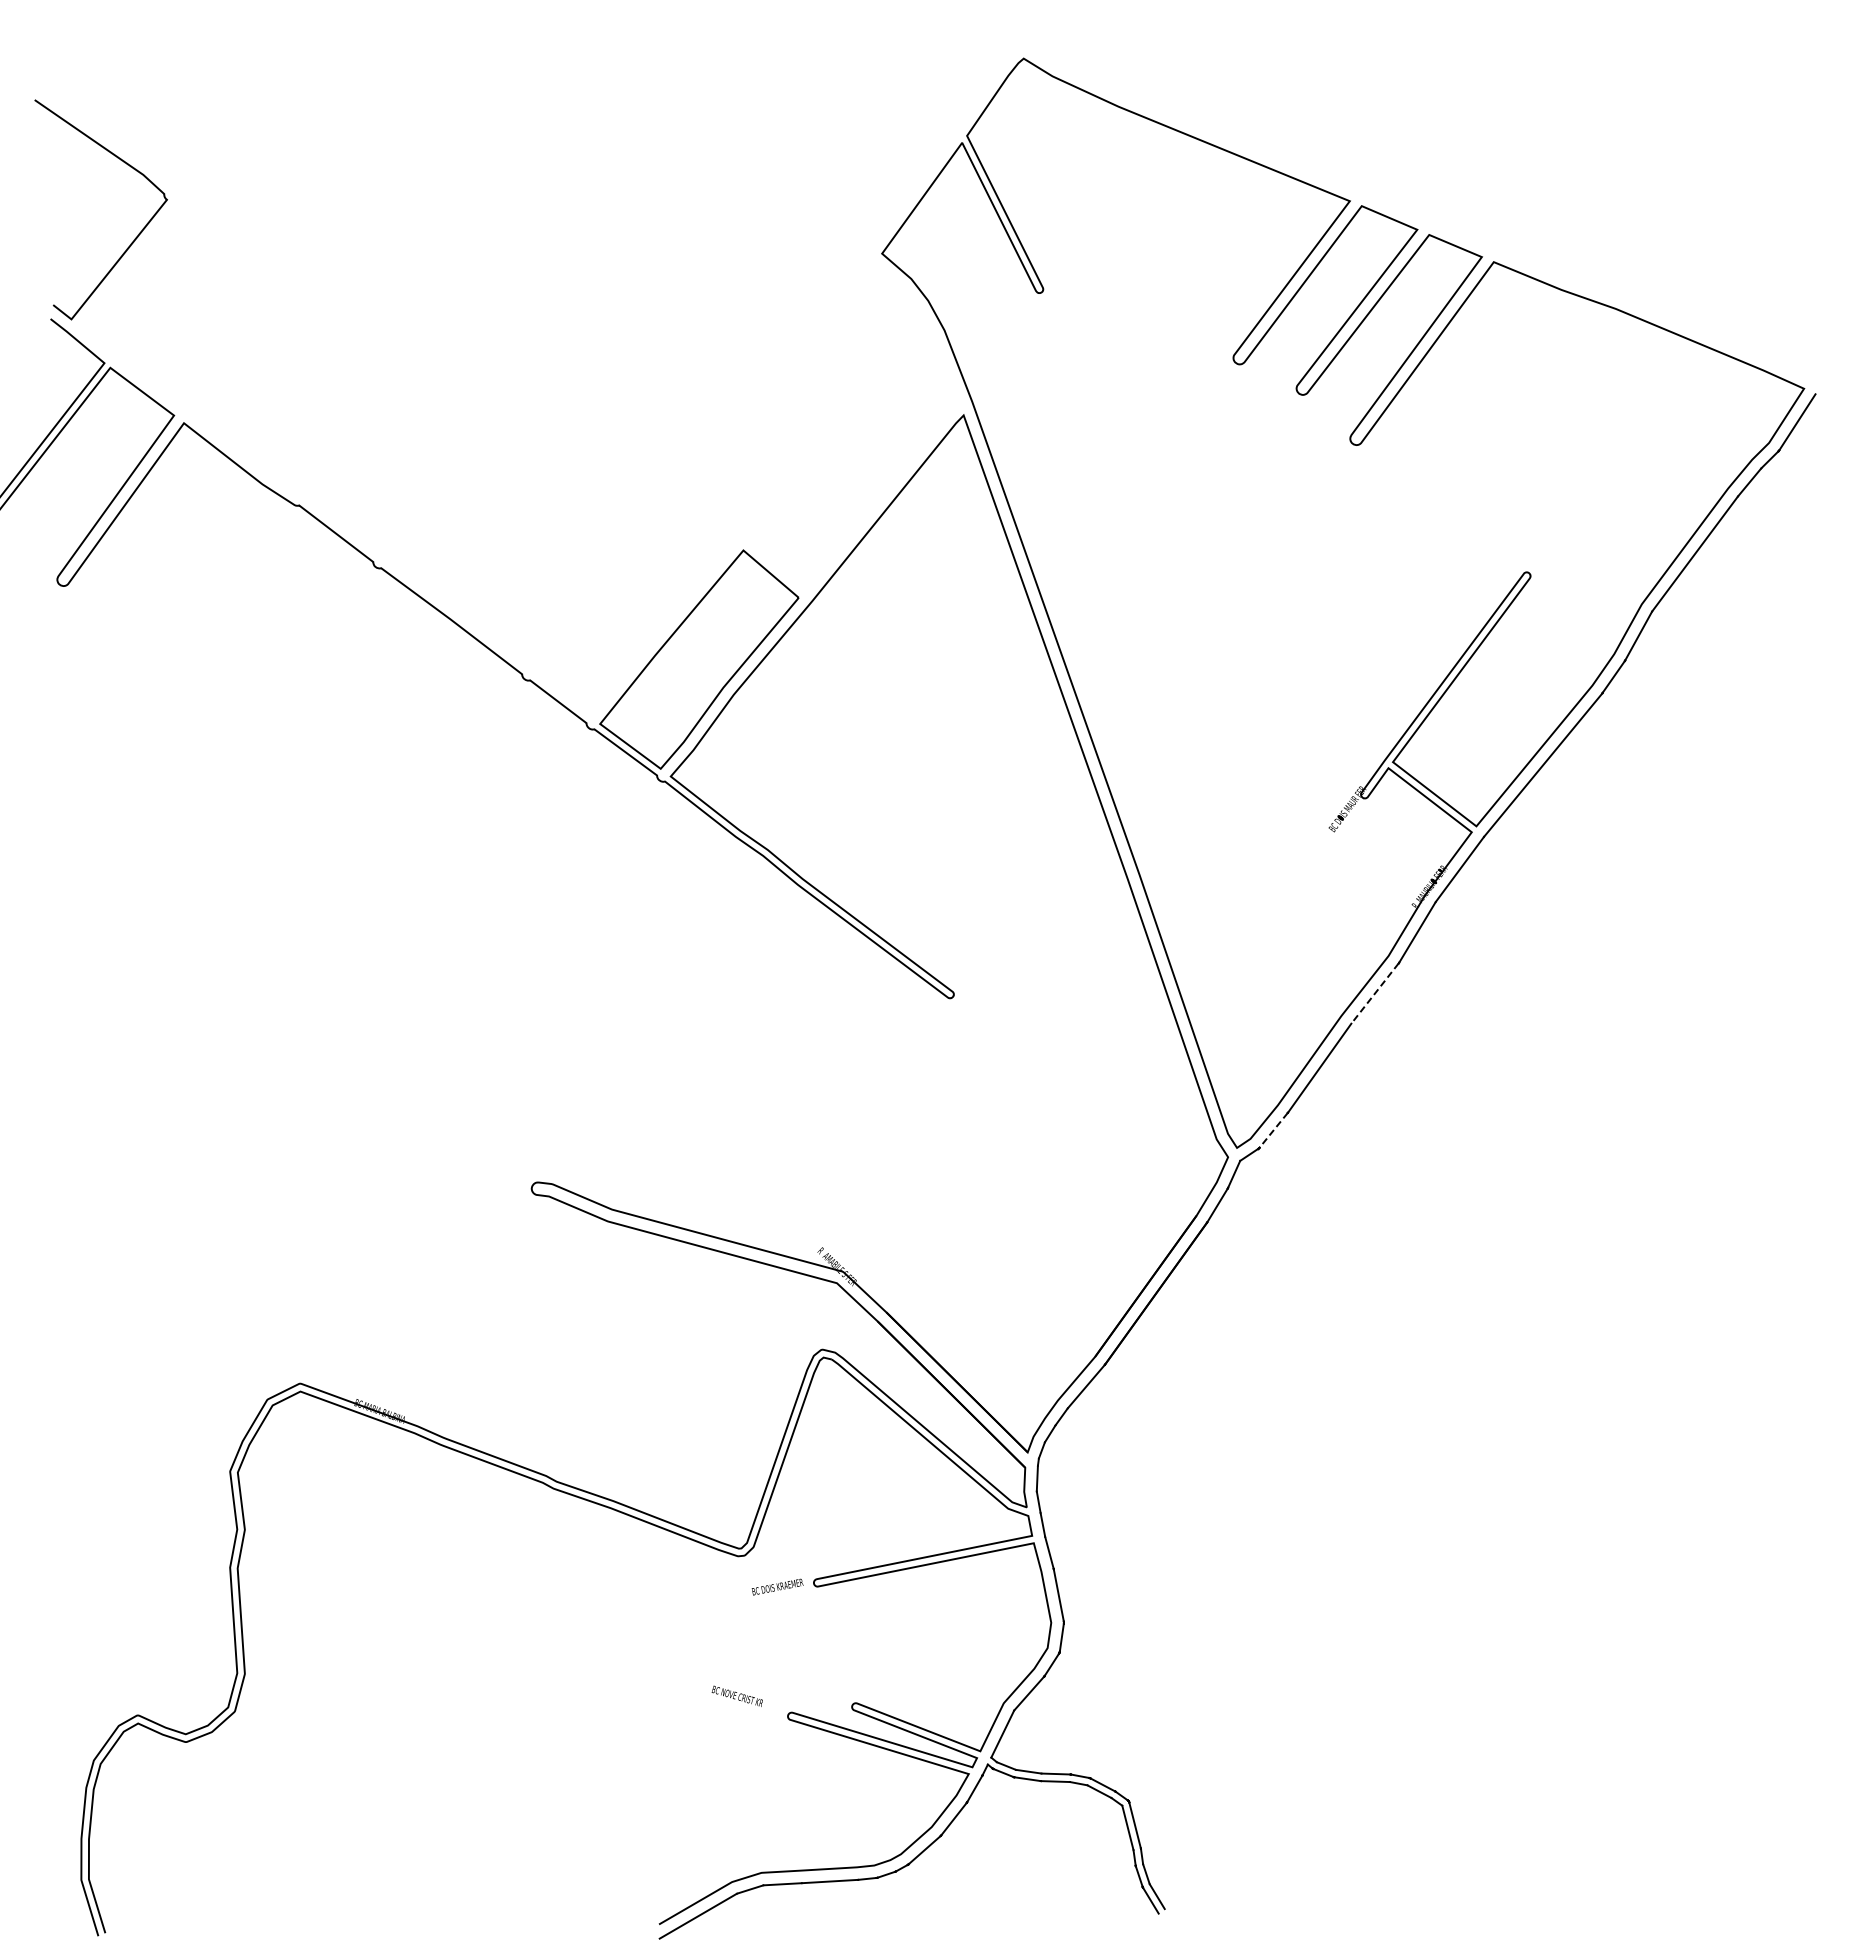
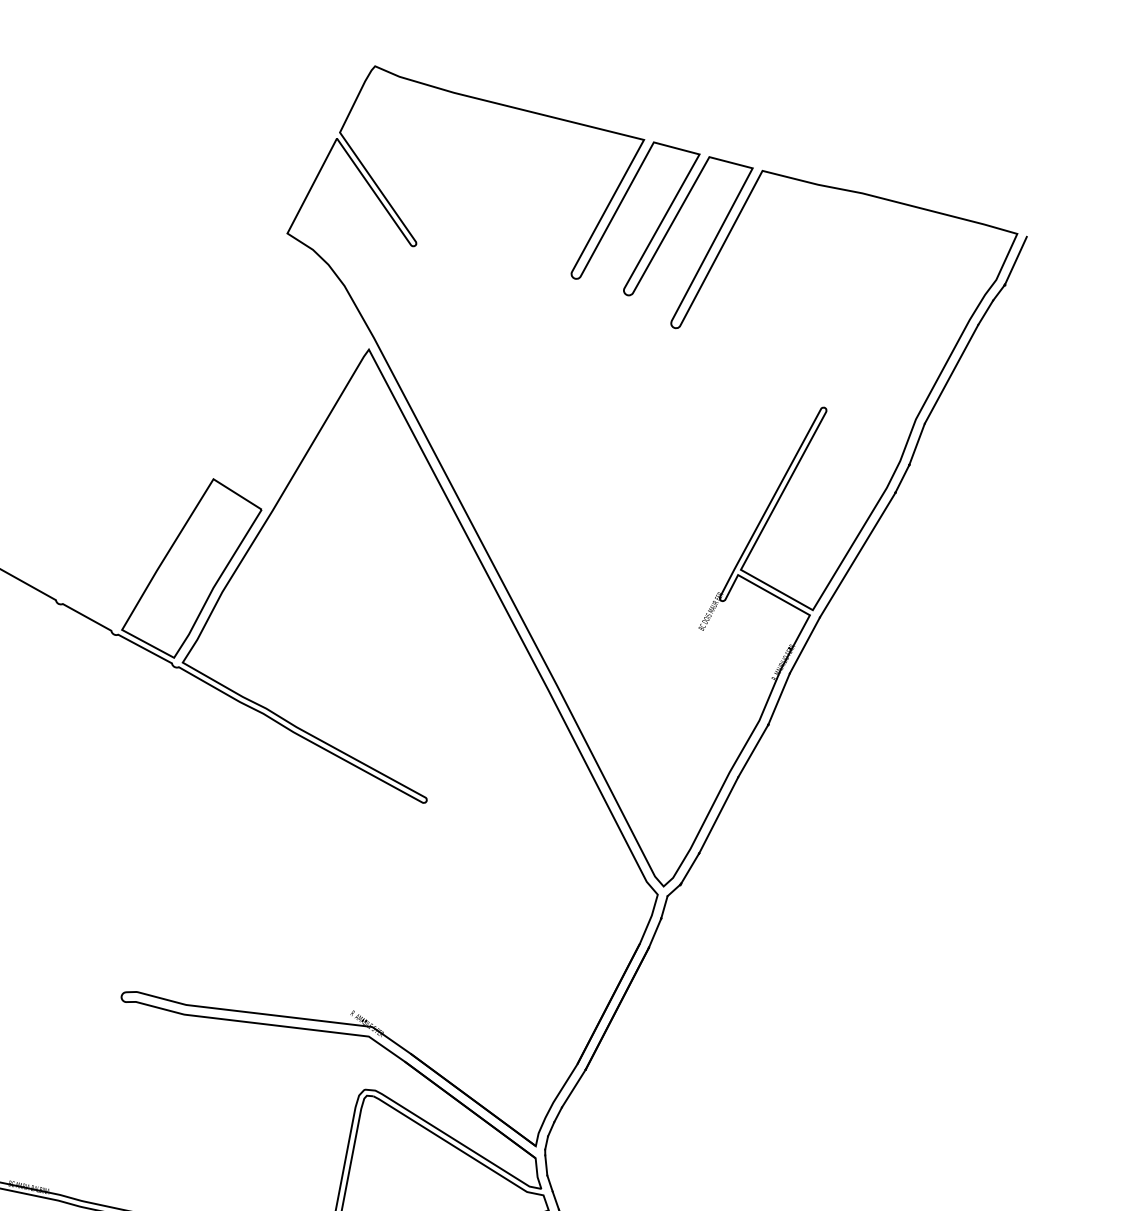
line: (1374, 993) -> (752, 751), dashed -> solid
line: (1273, 1130) -> (689, 868), dashed -> solid

